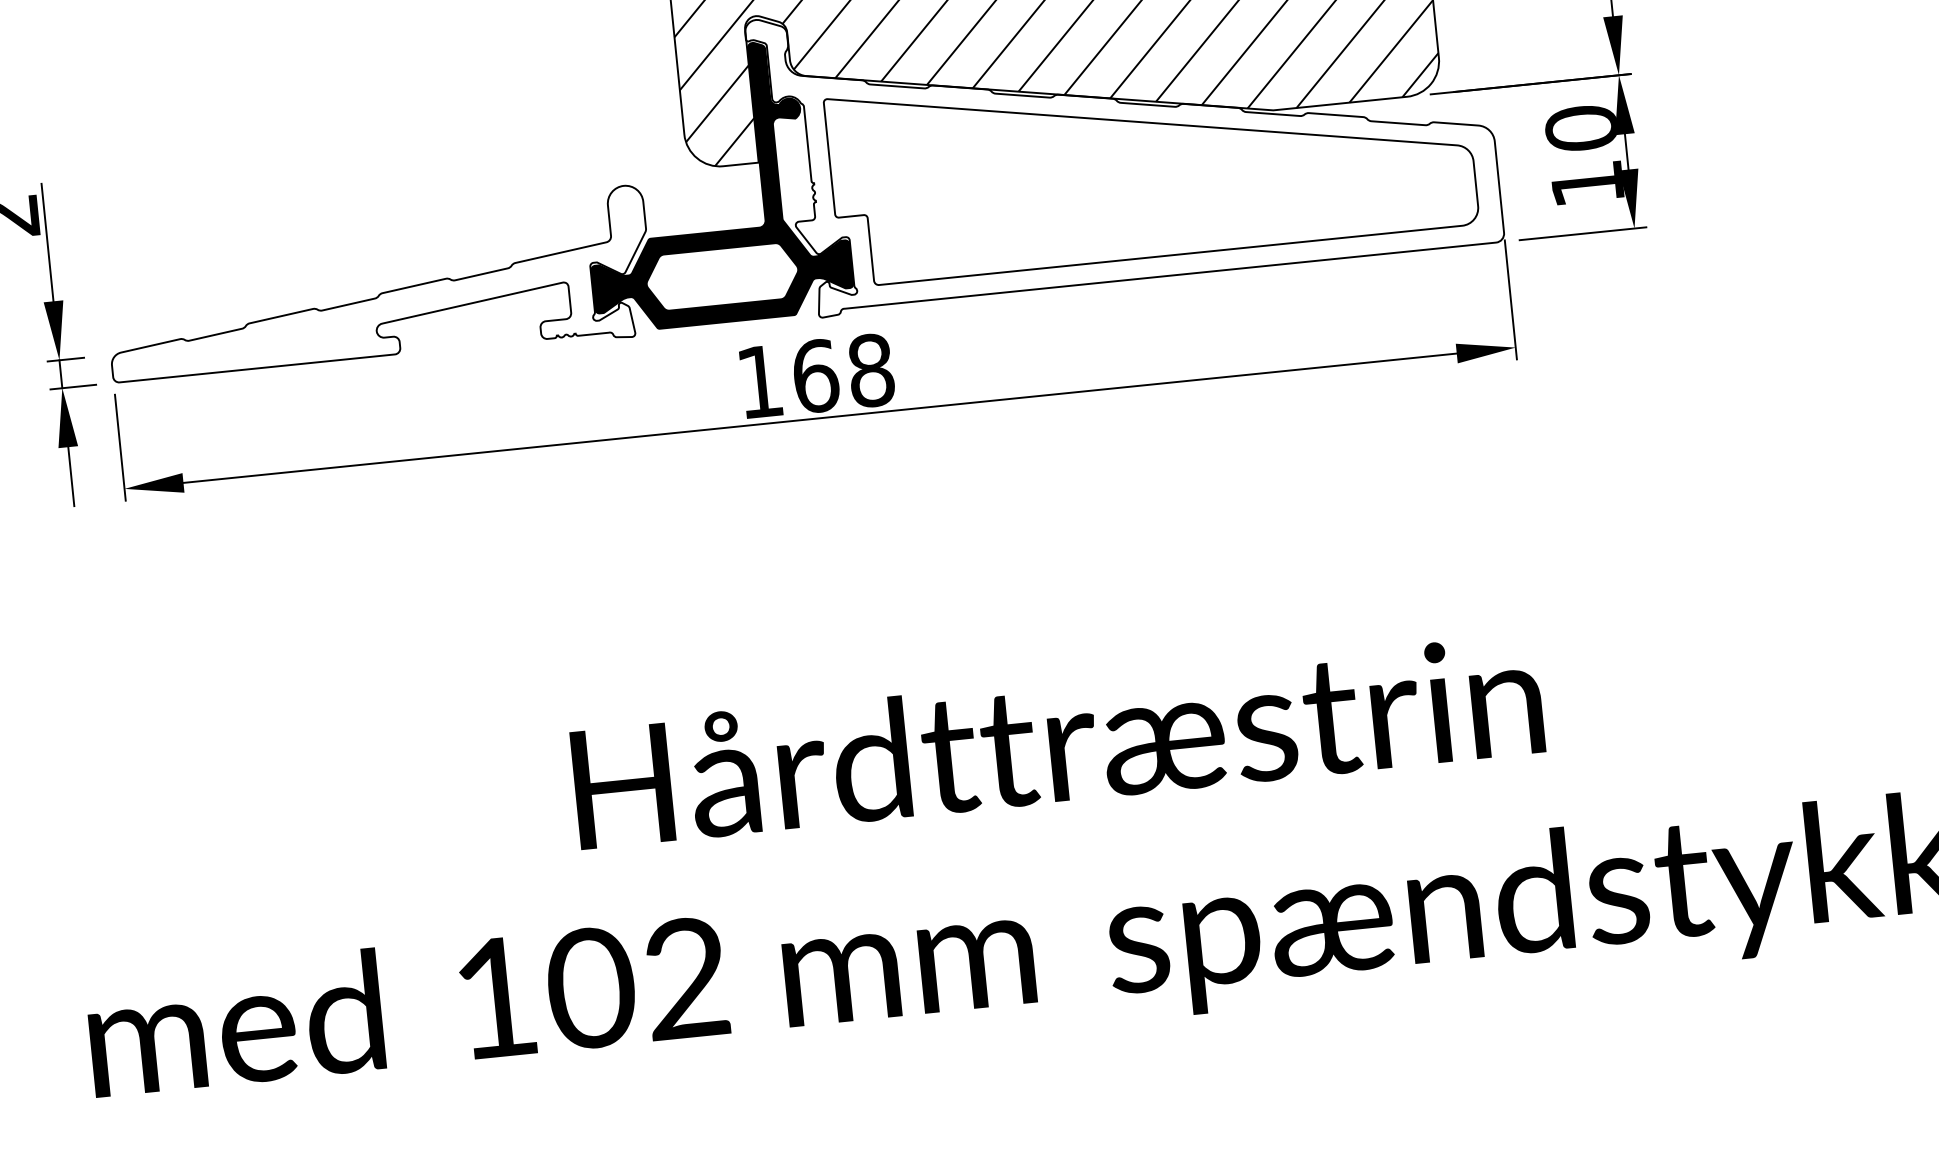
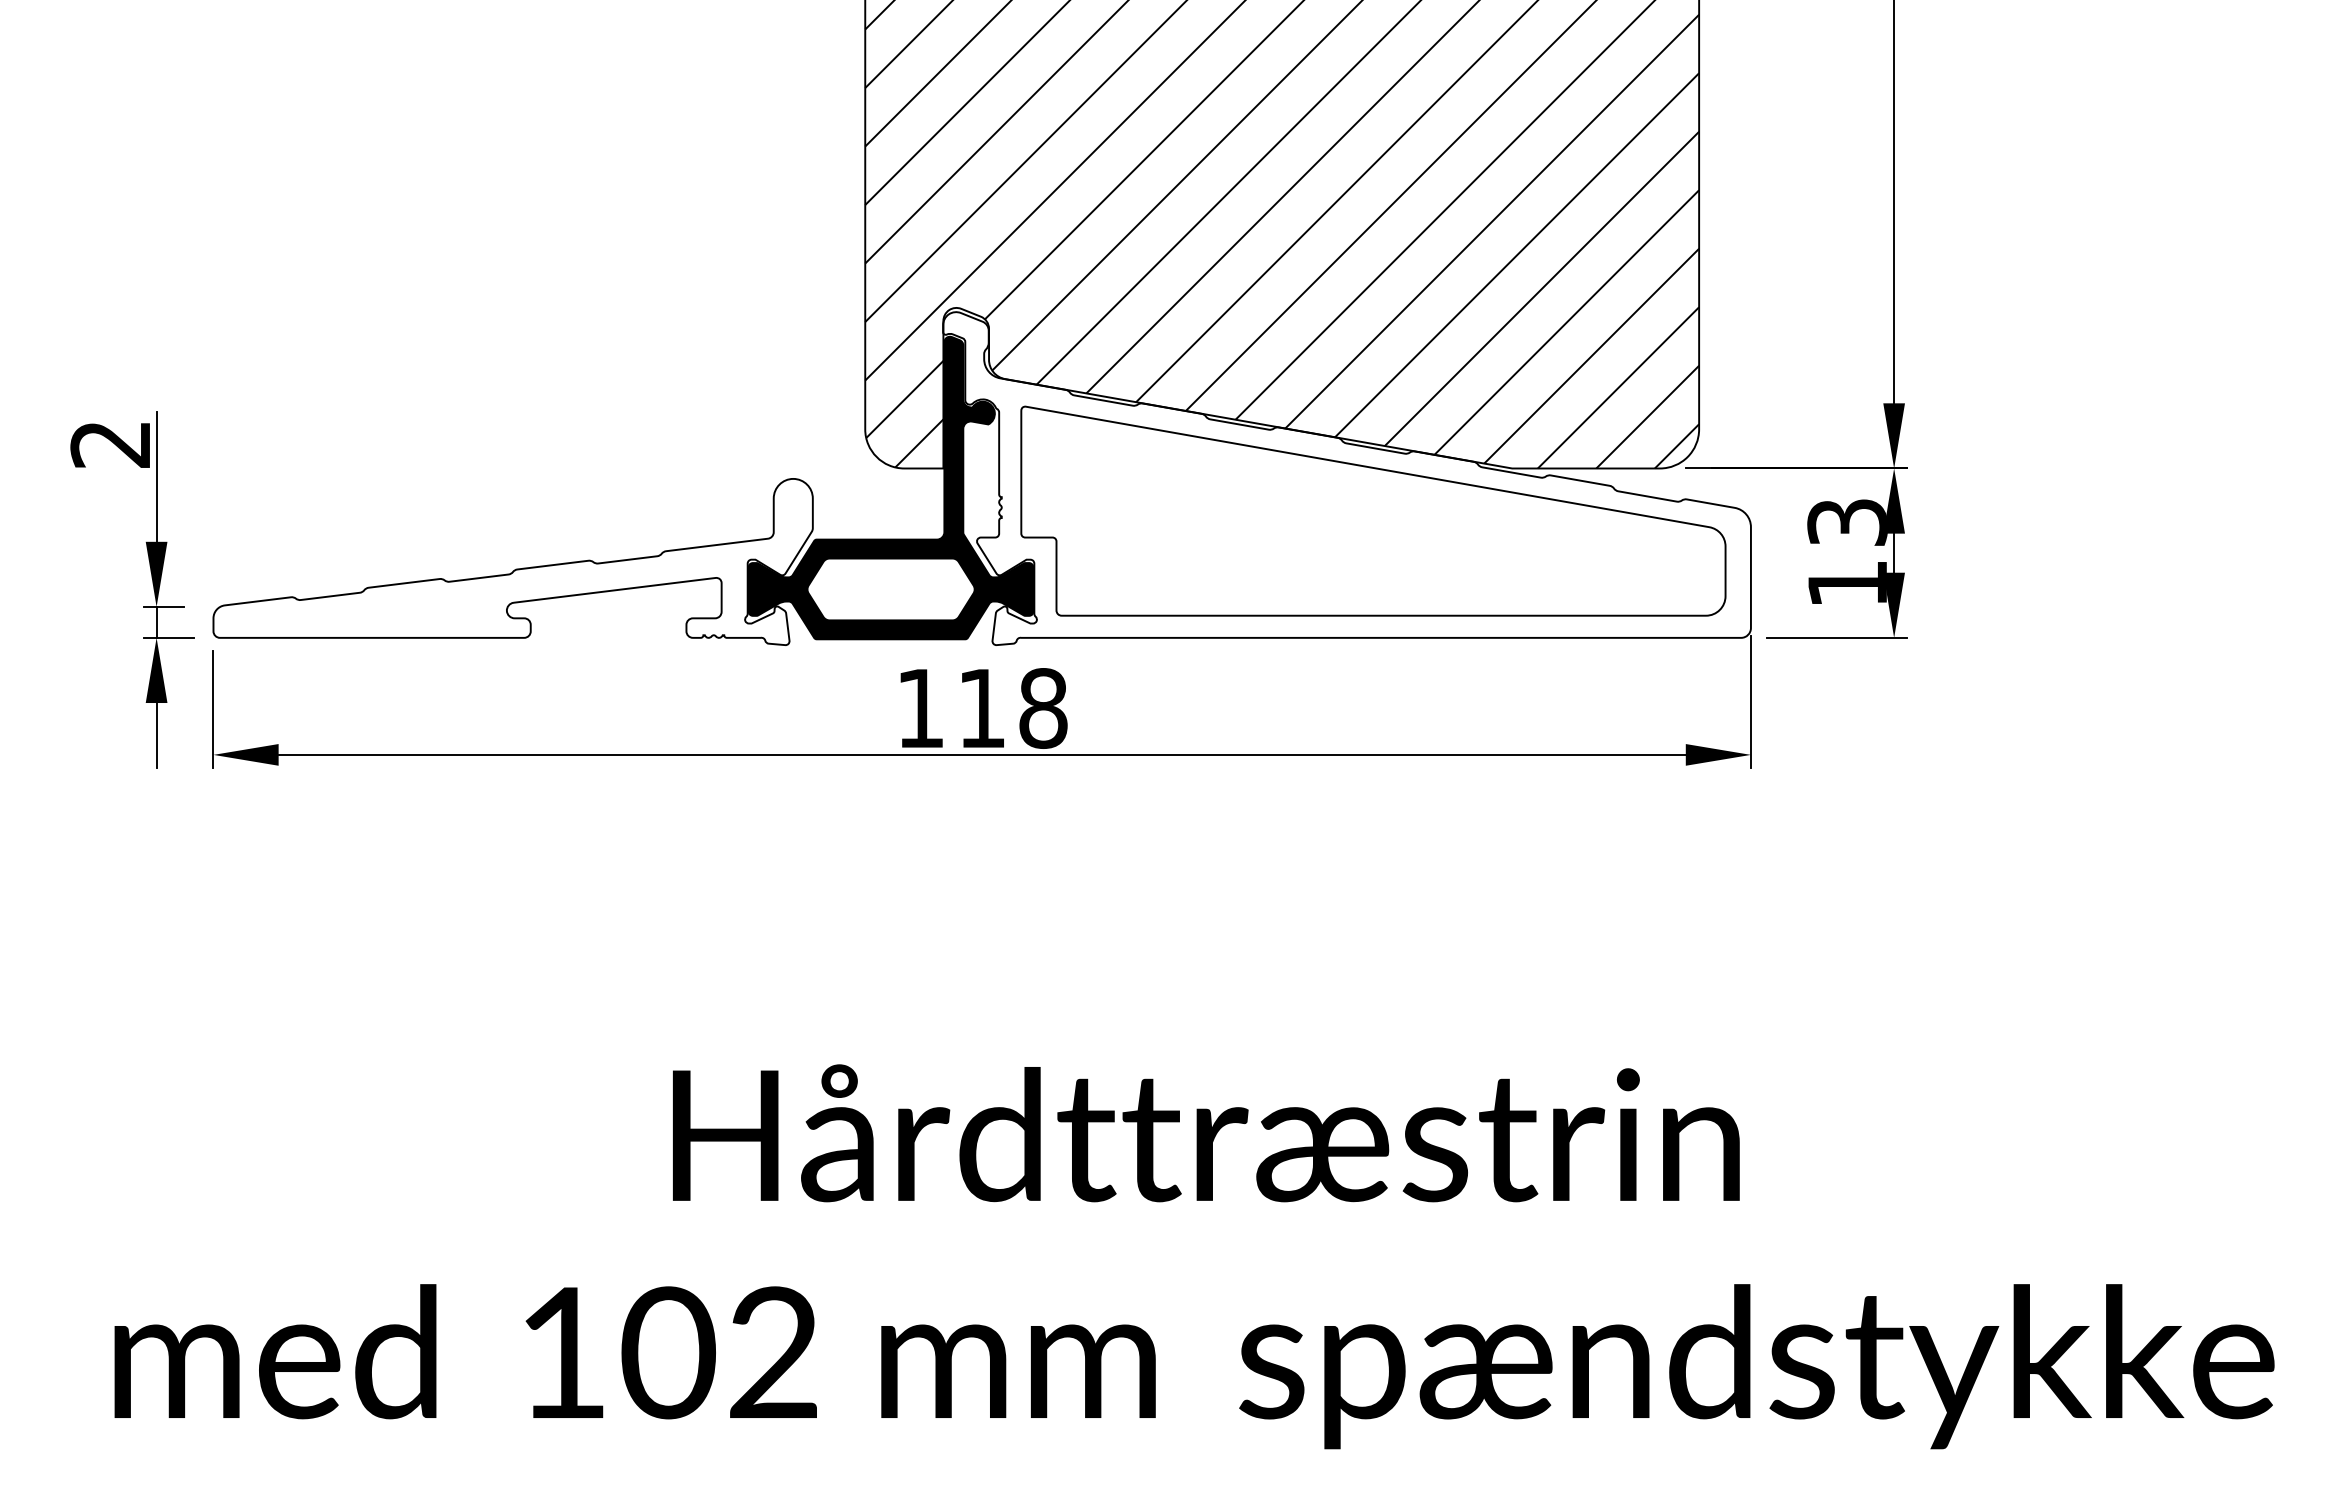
text: (1581, 128) -> (1847, 522), 10 -> 13
text: (816, 376) -> (982, 708), 168 -> 118

